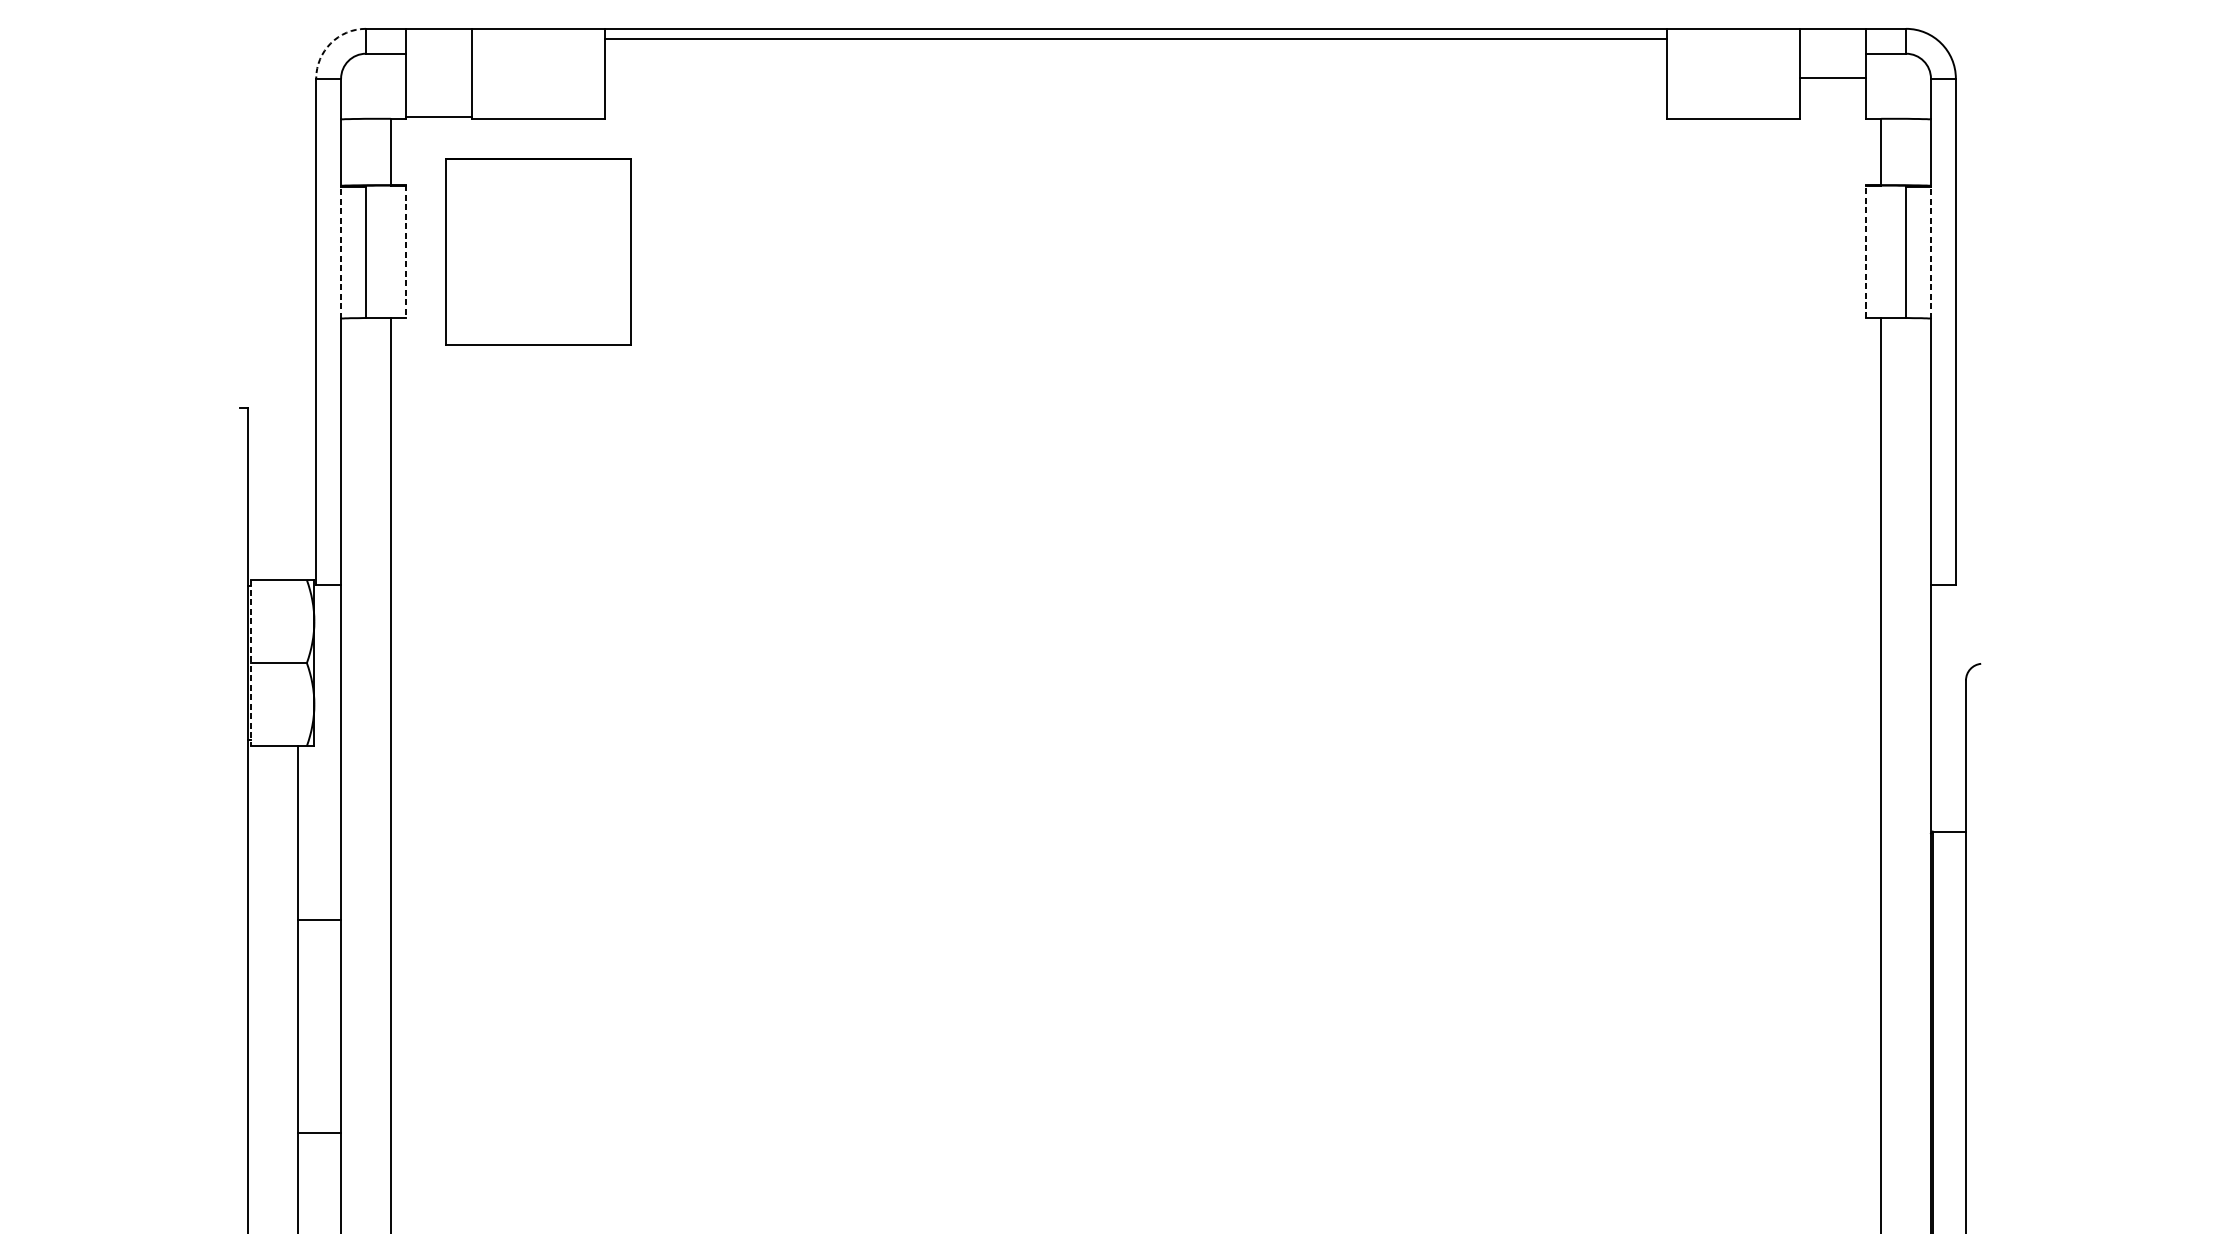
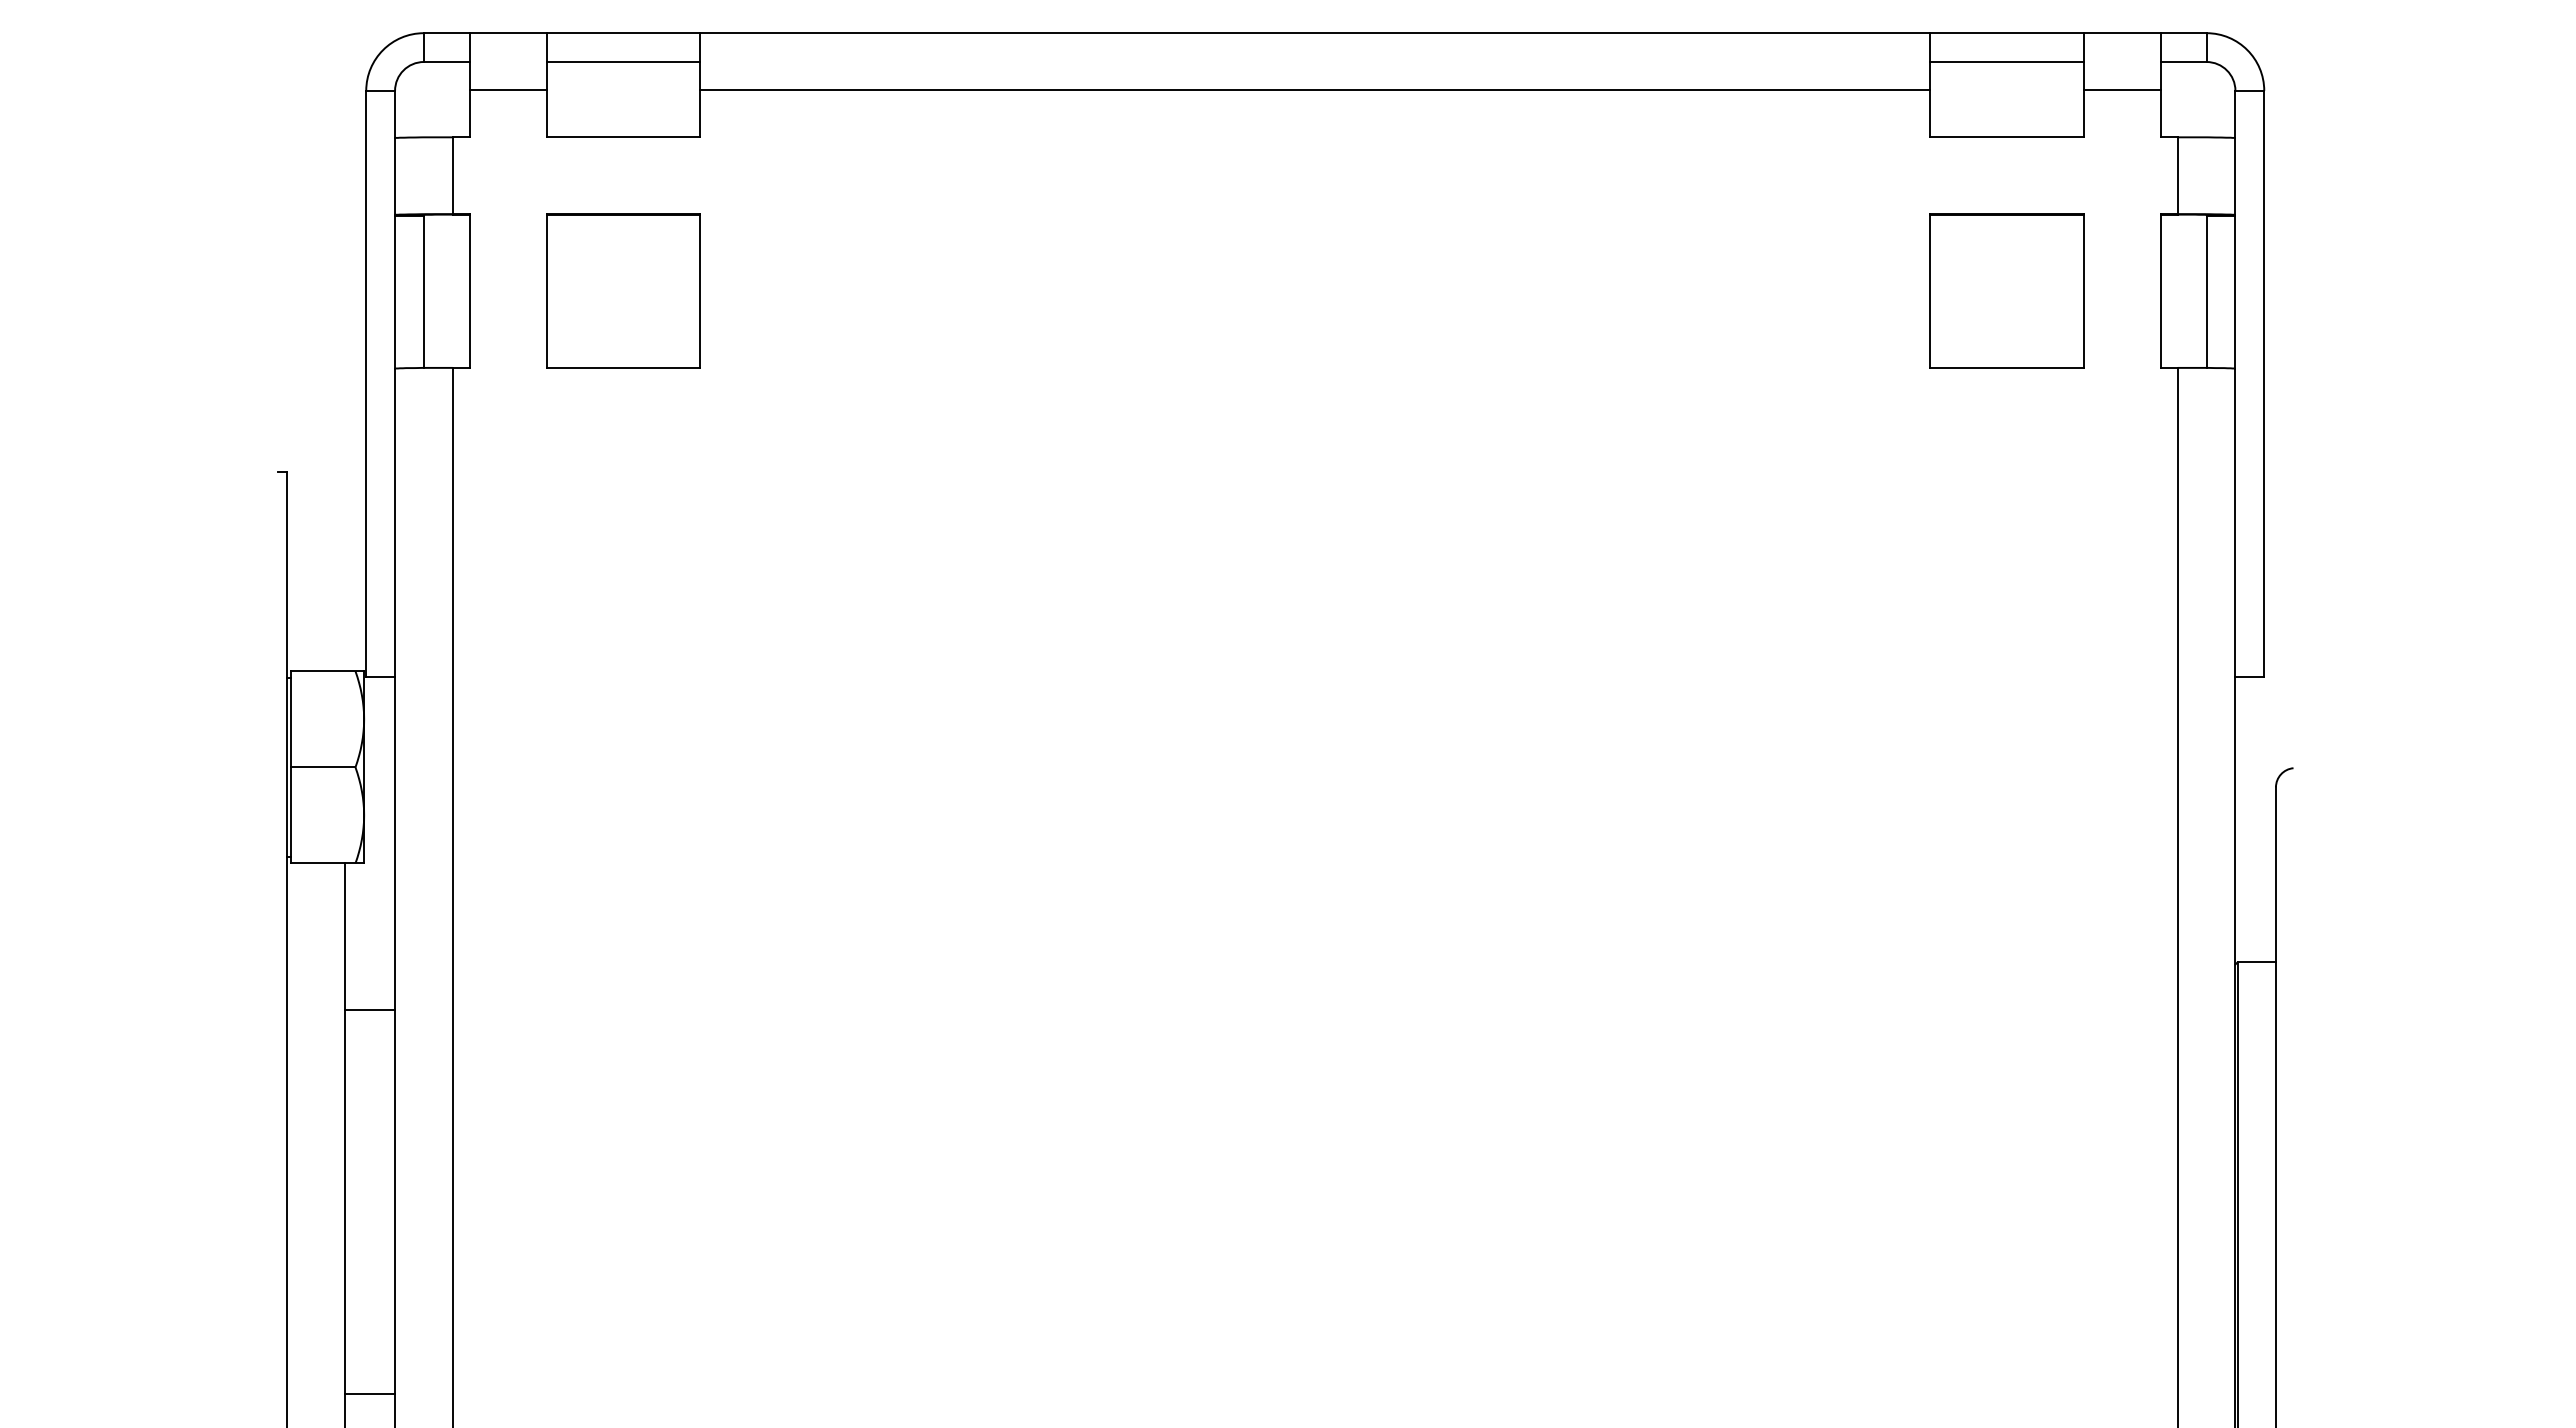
line: (1136, 38) -> (1315, 89), moved
arc: (331, 43) -> (383, 50), dashed -> solid
line: (538, 54) -> (623, 62), added
line: (1733, 54) -> (2006, 62), added
line: (438, 116) -> (507, 89), moved
part: (538, 251) -> (623, 290), size x0.71
part: (1733, 251) -> (2006, 290), added
line: (341, 252) -> (395, 291), dashed -> solid
line: (405, 252) -> (469, 291), dashed -> solid
line: (1866, 252) -> (2160, 291), dashed -> solid
line: (1931, 252) -> (2235, 291), dashed -> solid
line: (251, 663) -> (291, 767), dashed -> solid
line: (319, 920) -> (369, 1010), moved
line: (319, 1133) -> (369, 1394), moved

